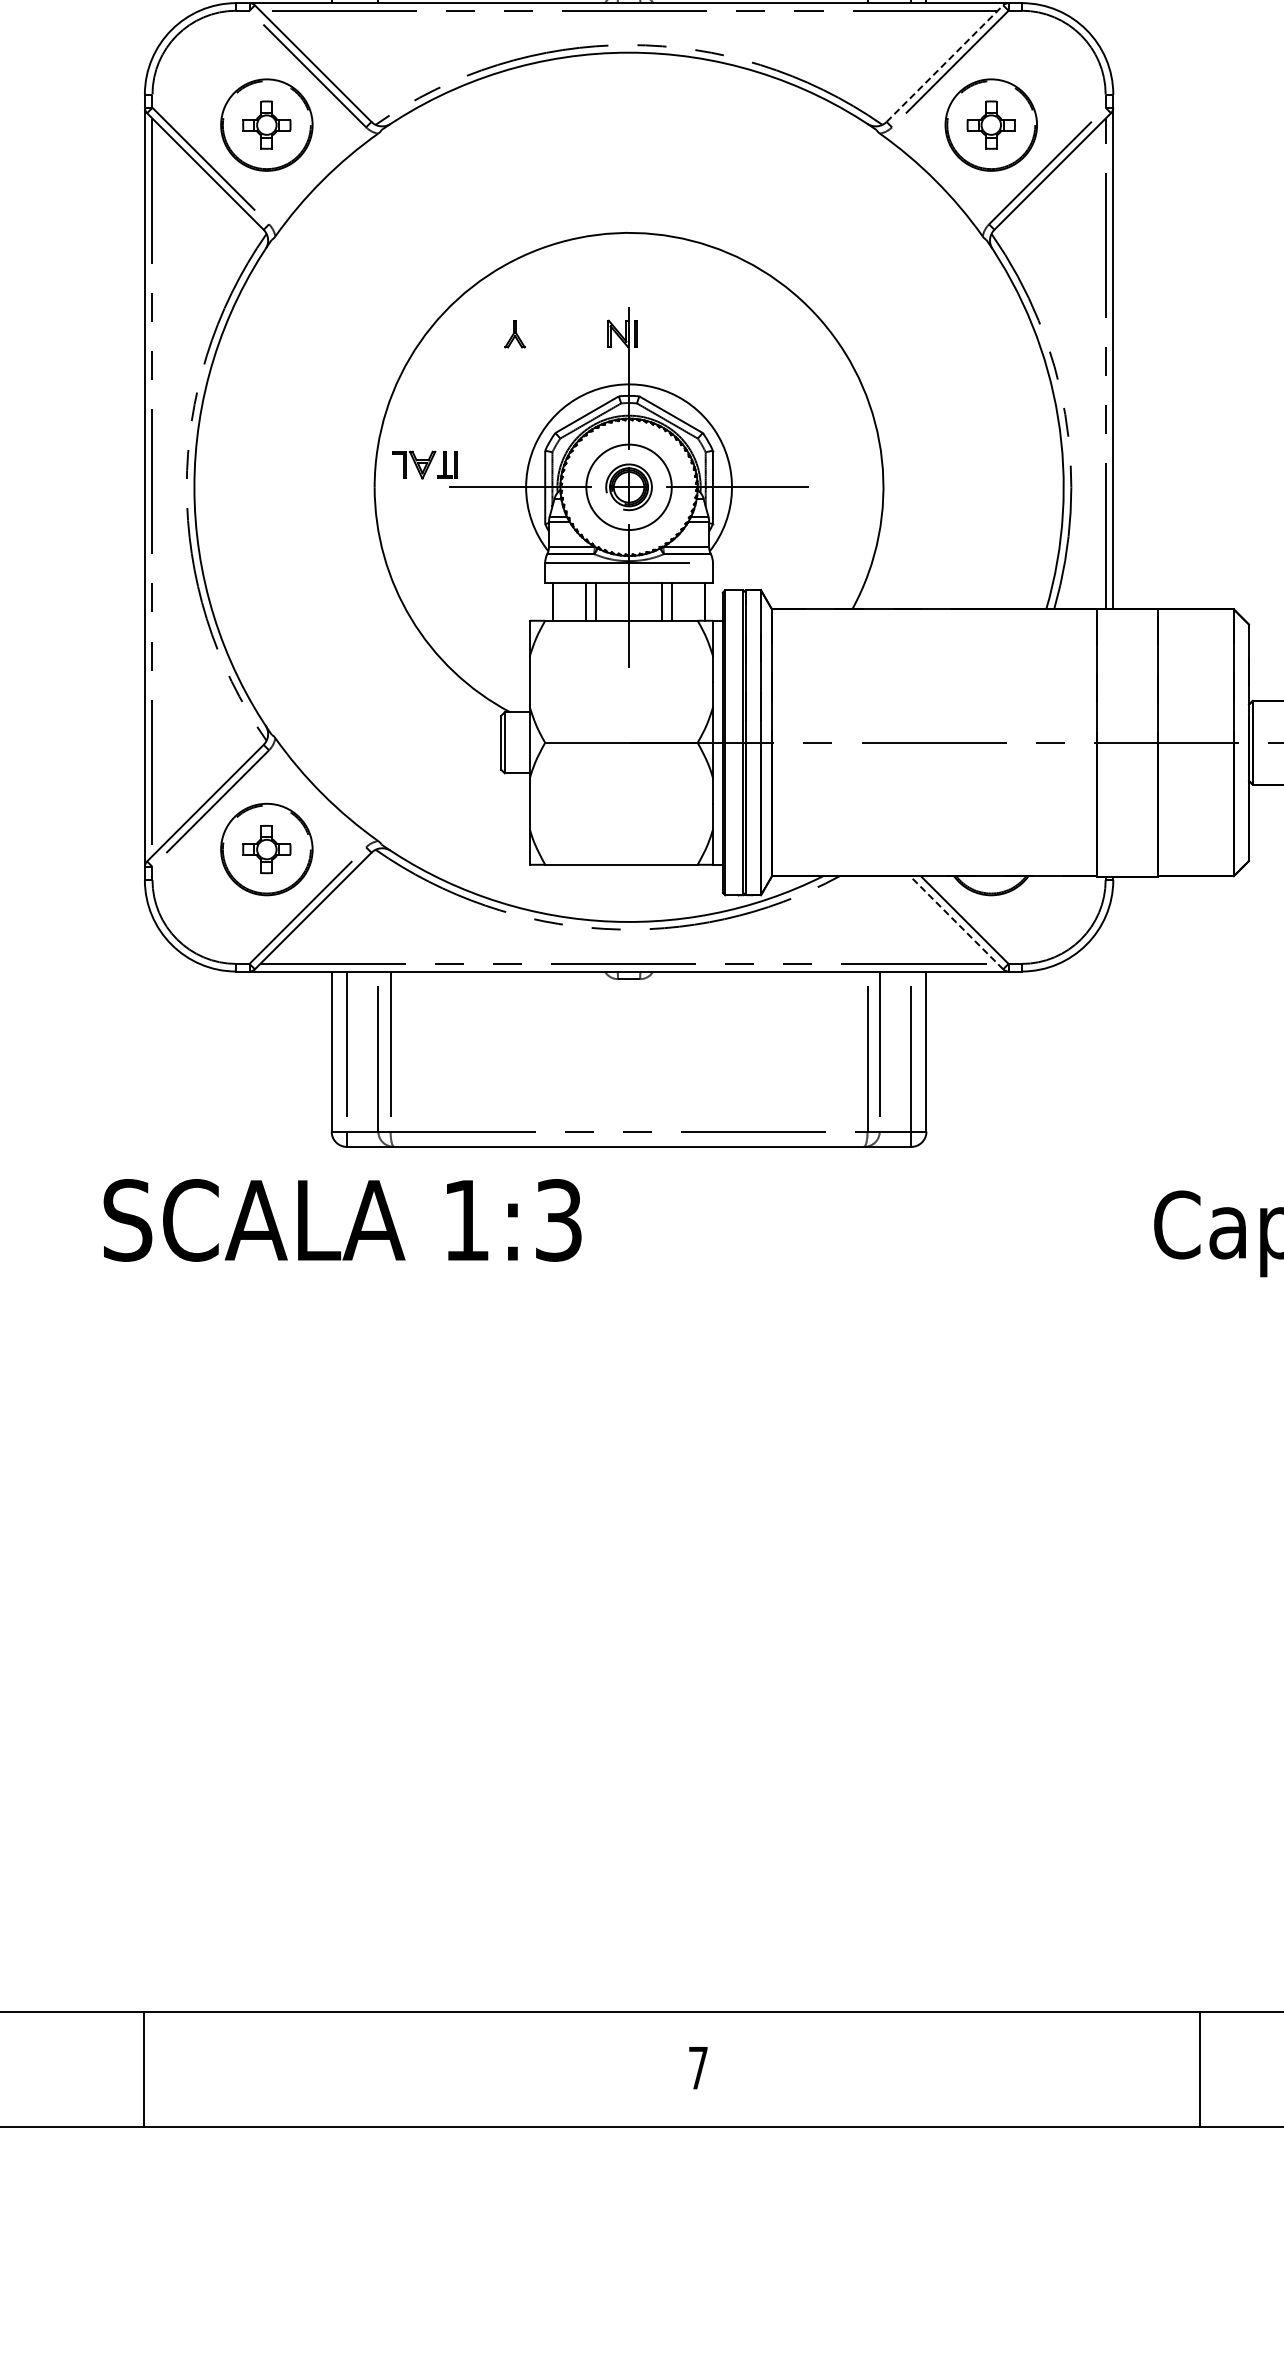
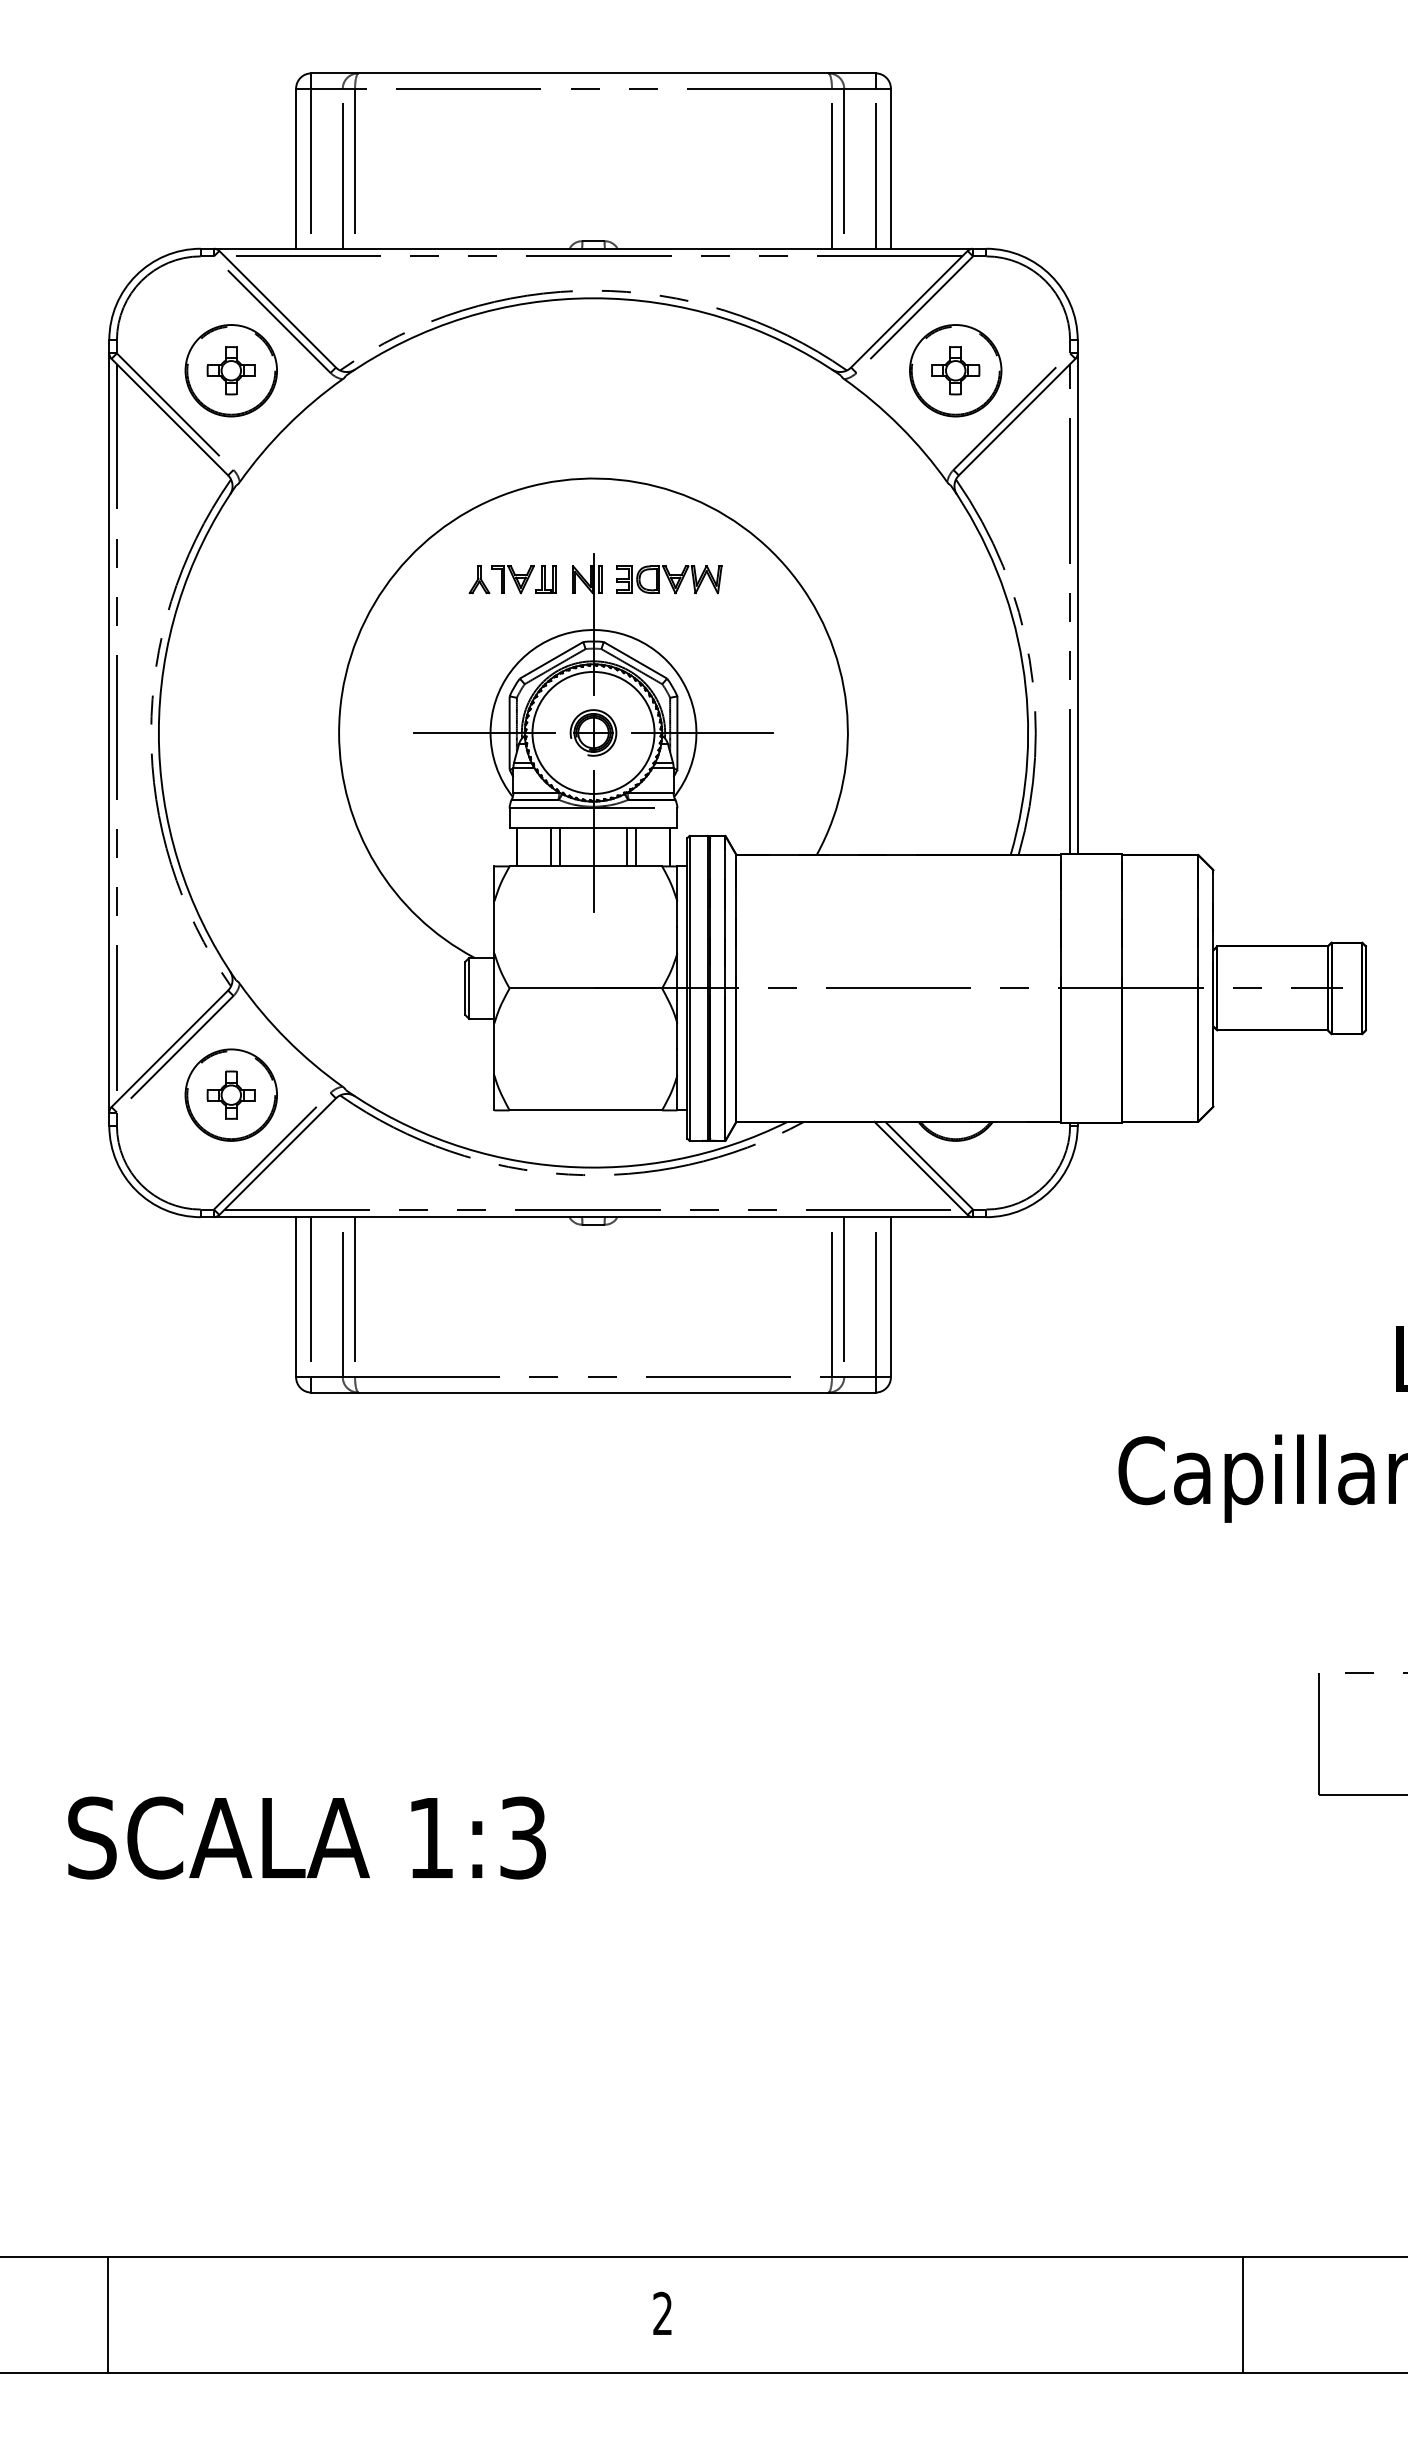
line: (945, 62) -> (909, 308), dashed -> solid
part: (705, 333) -> (669, 579), added
part: (425, 464) -> (523, 579), moved
circle: (629, 486) -> (593, 732), size x1.43
line: (957, 922) -> (921, 1168), dashed -> solid
text: (342, 1219) -> (306, 1837), moved
text: (698, 2066) -> (662, 2312), 7 -> 2
line: (1199, 2068) -> (1242, 2314), moved

